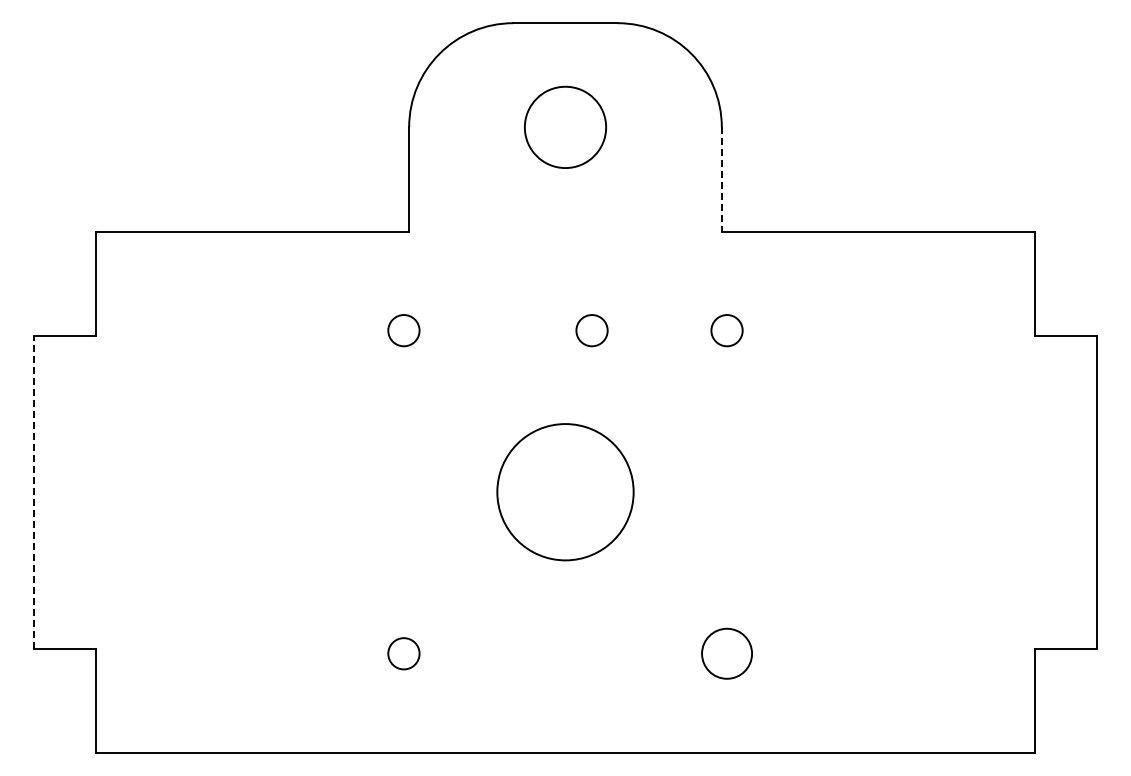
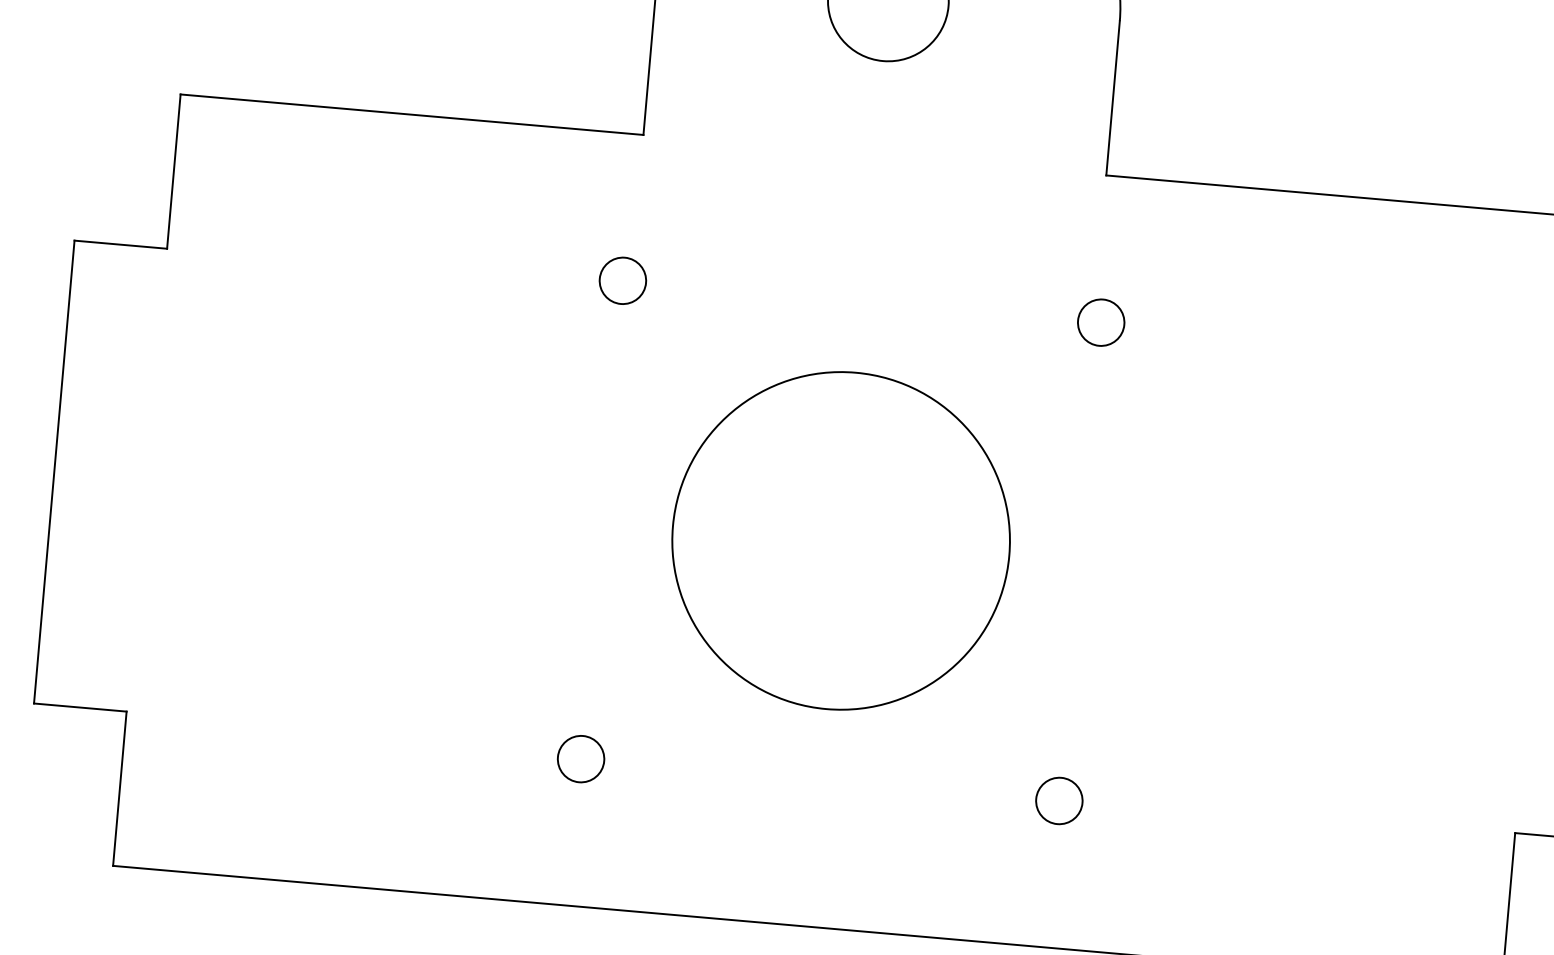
line: (721, 180) -> (1112, 99), dashed -> solid
circle: (591, 330) -> (900, 304), removed
line: (33, 491) -> (53, 470), dashed -> solid
circle: (565, 491) -> (841, 539), size x1.67
circle: (726, 653) -> (1058, 800), size x0.62

